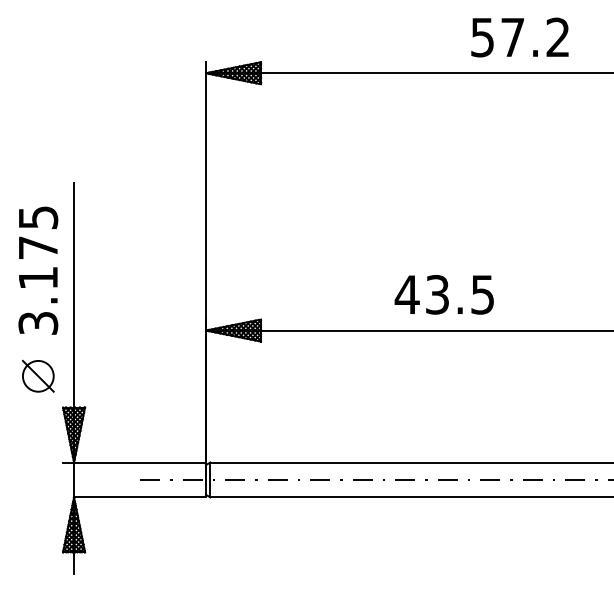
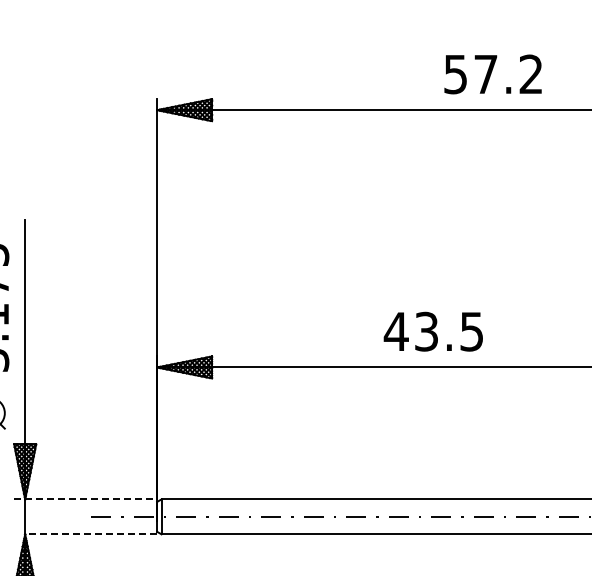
text: (519, 37) -> (492, 74), moved
text: (443, 294) -> (432, 331), moved
line: (135, 462) -> (86, 499), solid -> dashed
line: (140, 497) -> (91, 534), solid -> dashed

